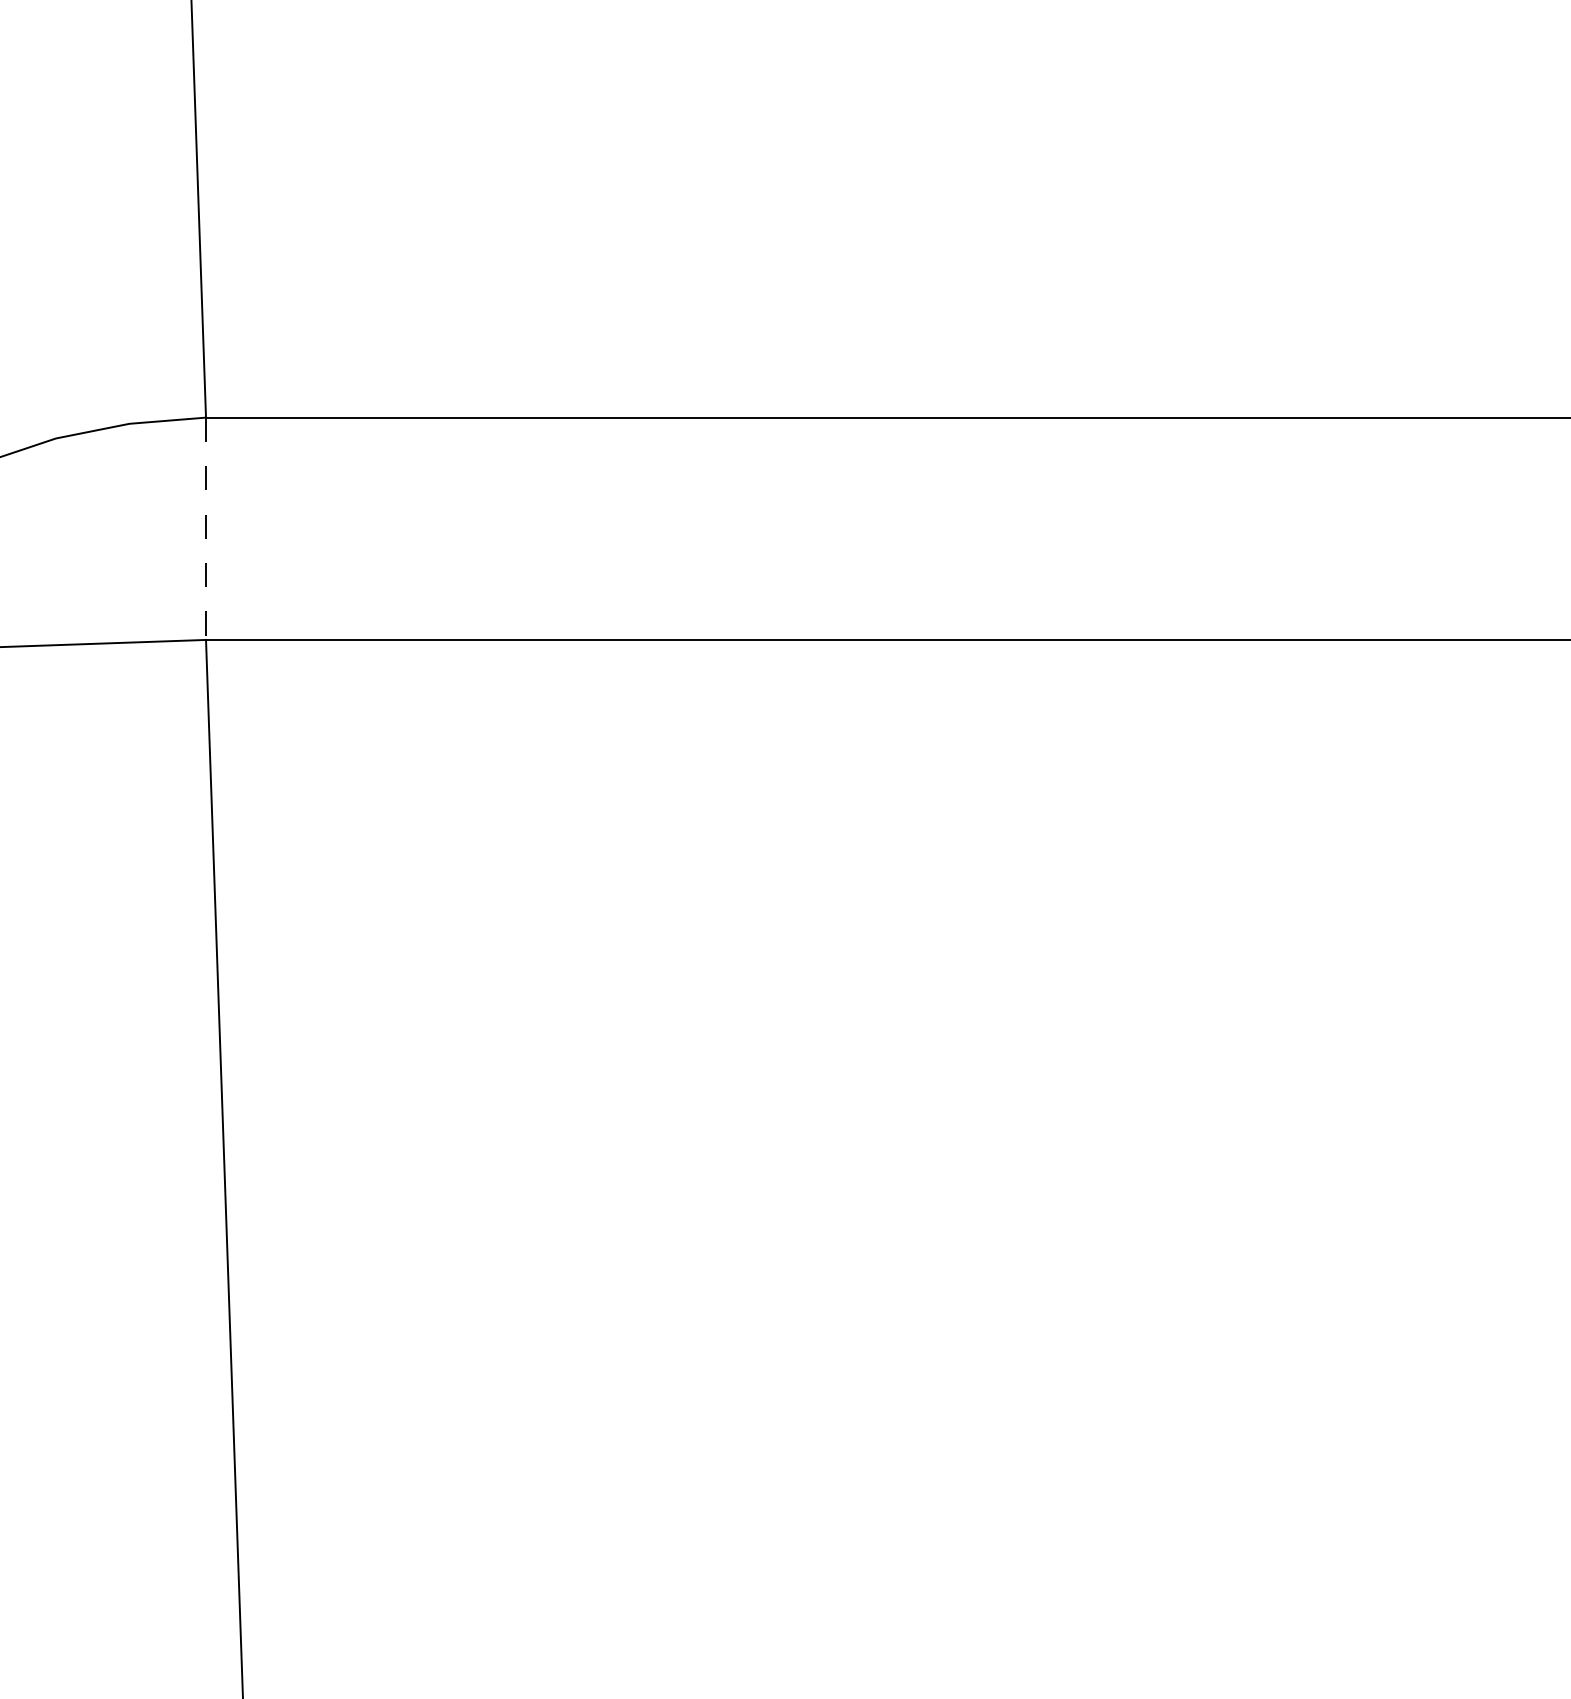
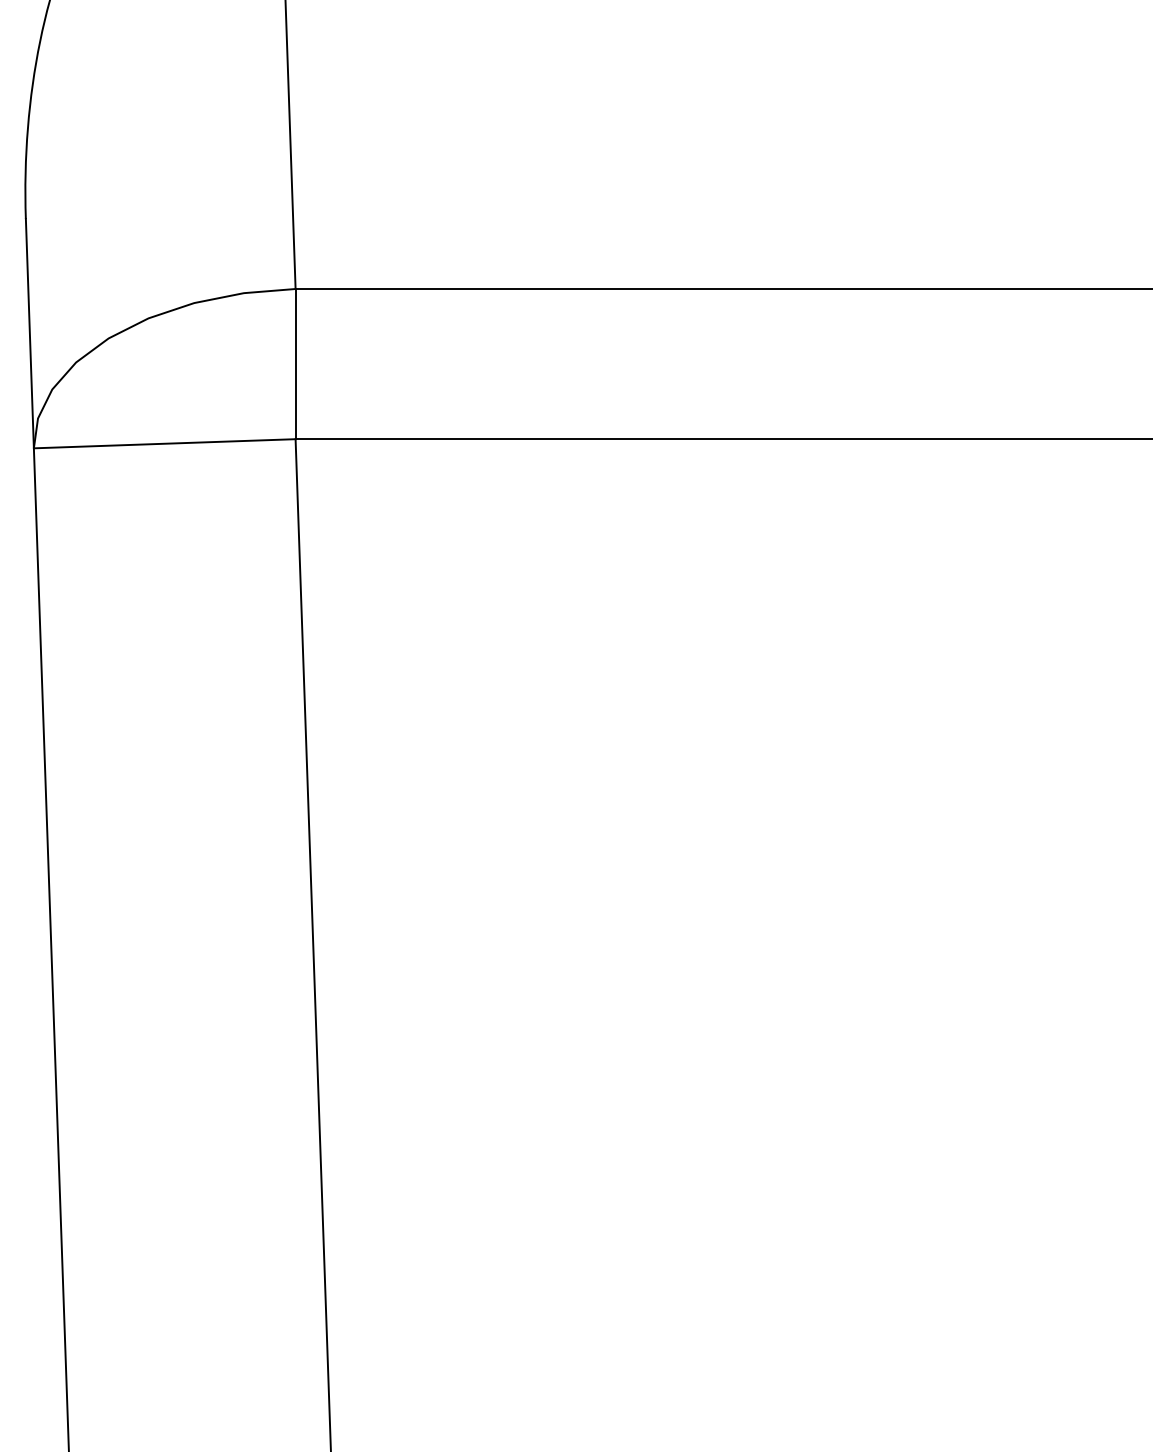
line: (205, 529) -> (295, 364), dashed -> solid

